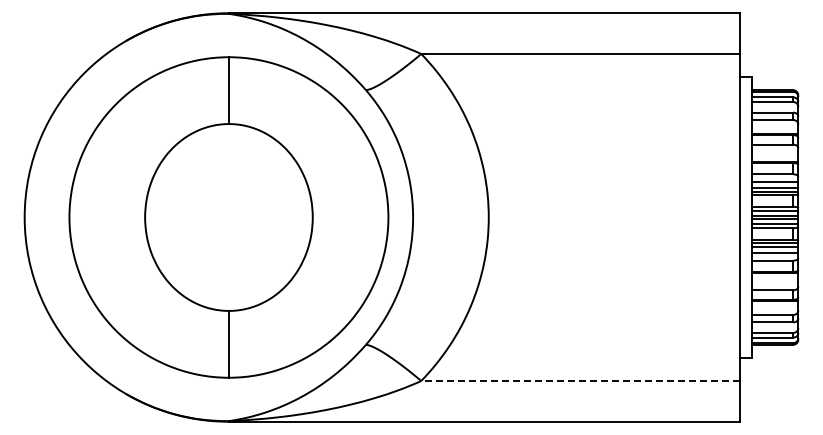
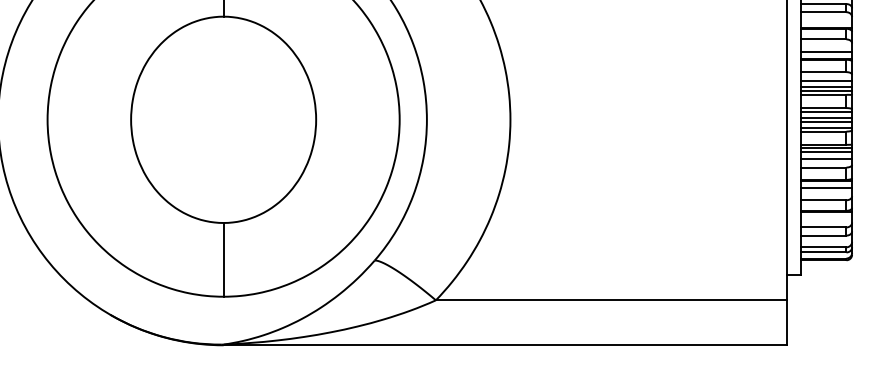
line: (775, 155) -> (826, 51), added
line: (775, 279) -> (826, 188), added
line: (579, 381) -> (610, 300), dashed -> solid

